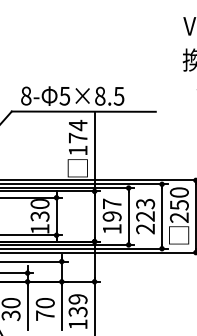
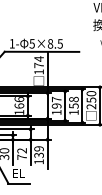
text: (24, 95) -> (11, 43), 8- -> 1-
text: (40, 209) -> (19, 102), 130 -> 166
text: (144, 215) -> (73, 105), 223 -> 158
text: (44, 302) -> (21, 150), 70 -> 72

